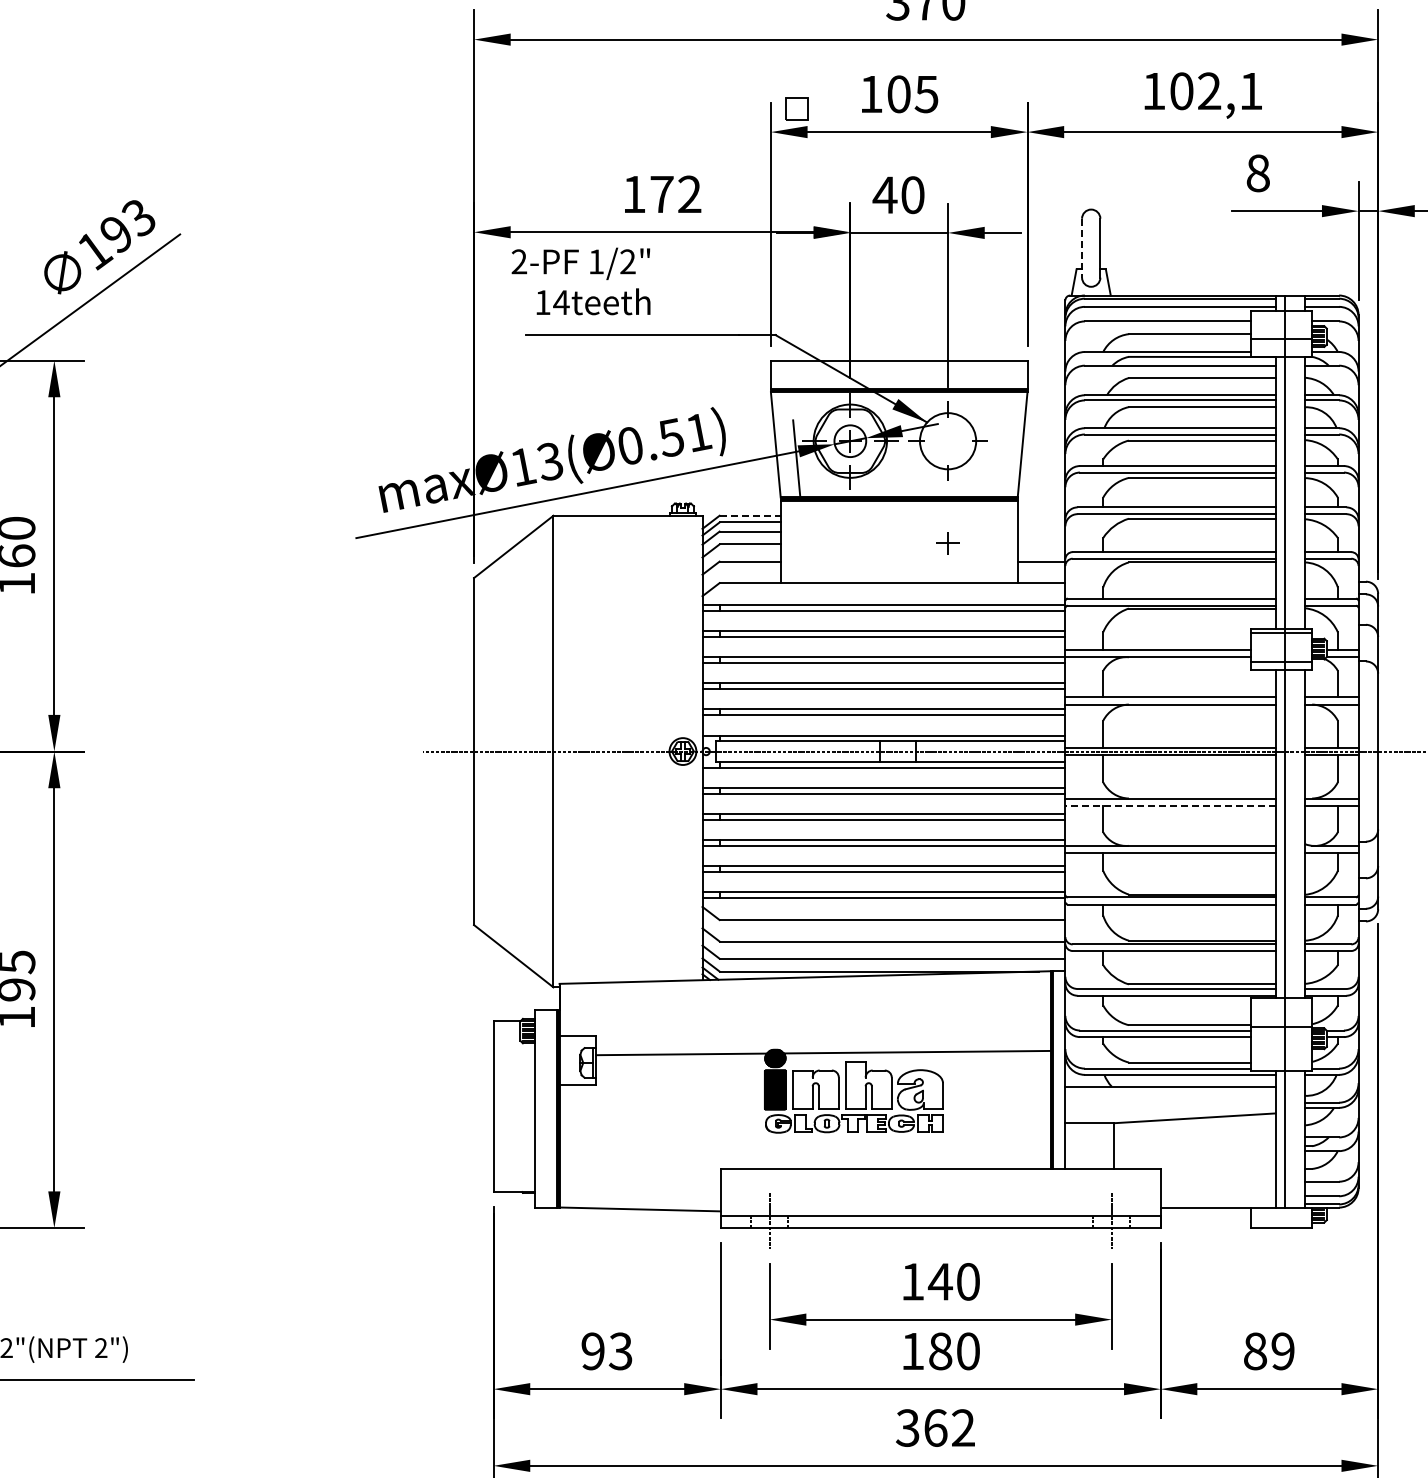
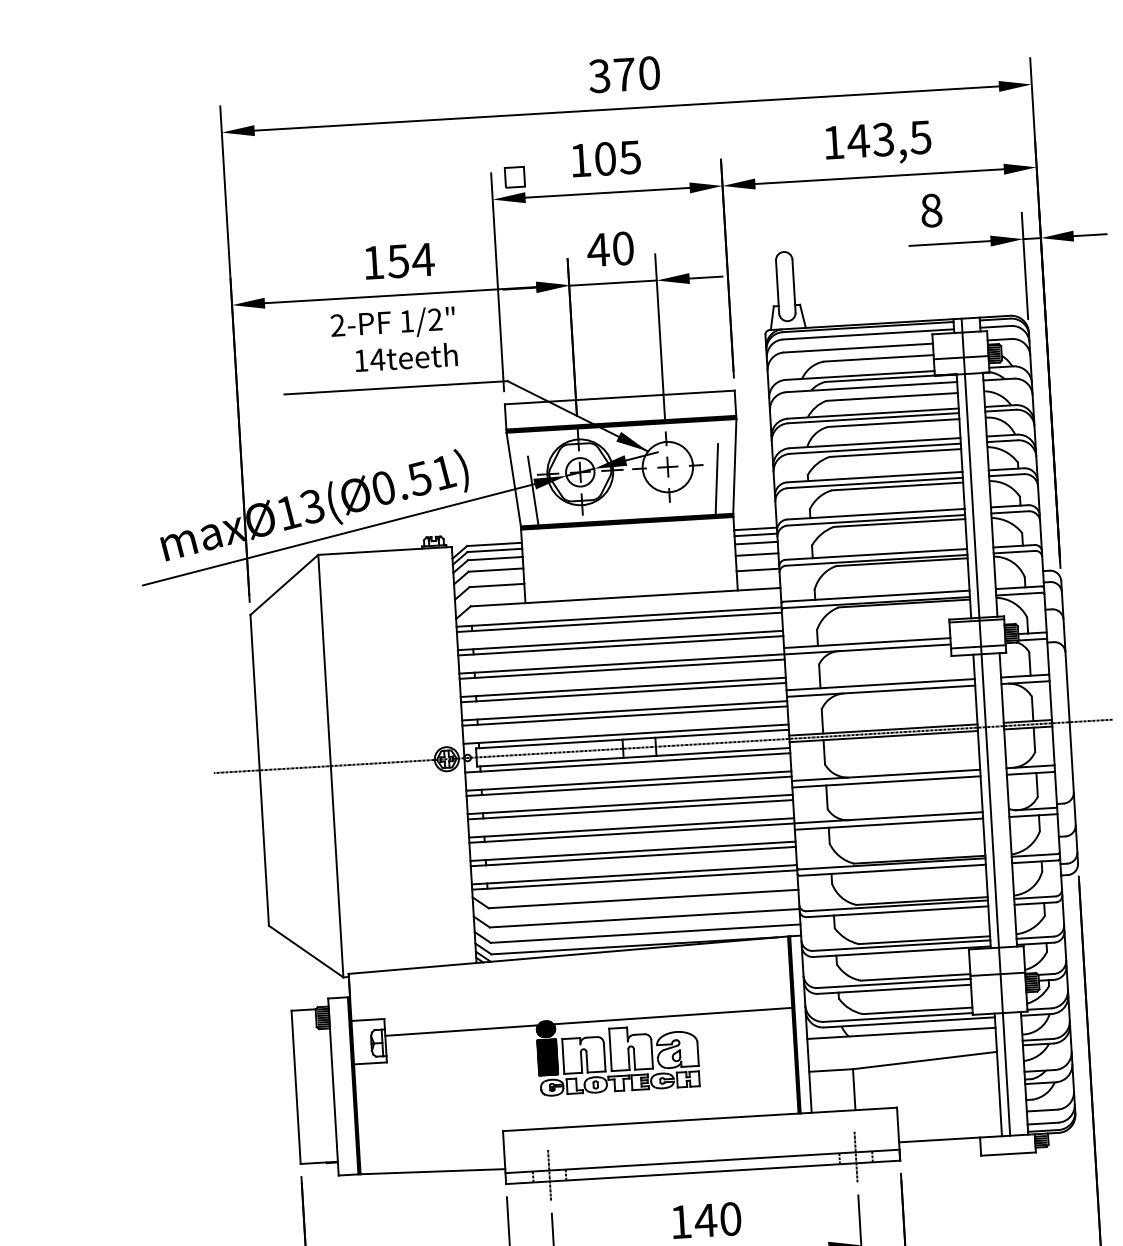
text: (1215, 91) -> (888, 139), 102,1 -> 143,5
text: (675, 194) -> (410, 260), 172 -> 154
line: (1082, 248) -> (778, 287), dashed -> solid
text: (580, 281) -> (393, 339), moved
line: (1001, 457) -> (716, 478), added
line: (750, 515) -> (494, 544), dashed -> solid
line: (1041, 515) -> (755, 528), added
line: (1041, 522) -> (755, 534), added
line: (1041, 531) -> (756, 543), added
part: (947, 543) -> (667, 467), moved
line: (1041, 544) -> (757, 554), added
line: (1169, 805) -> (885, 781), dashed -> solid

